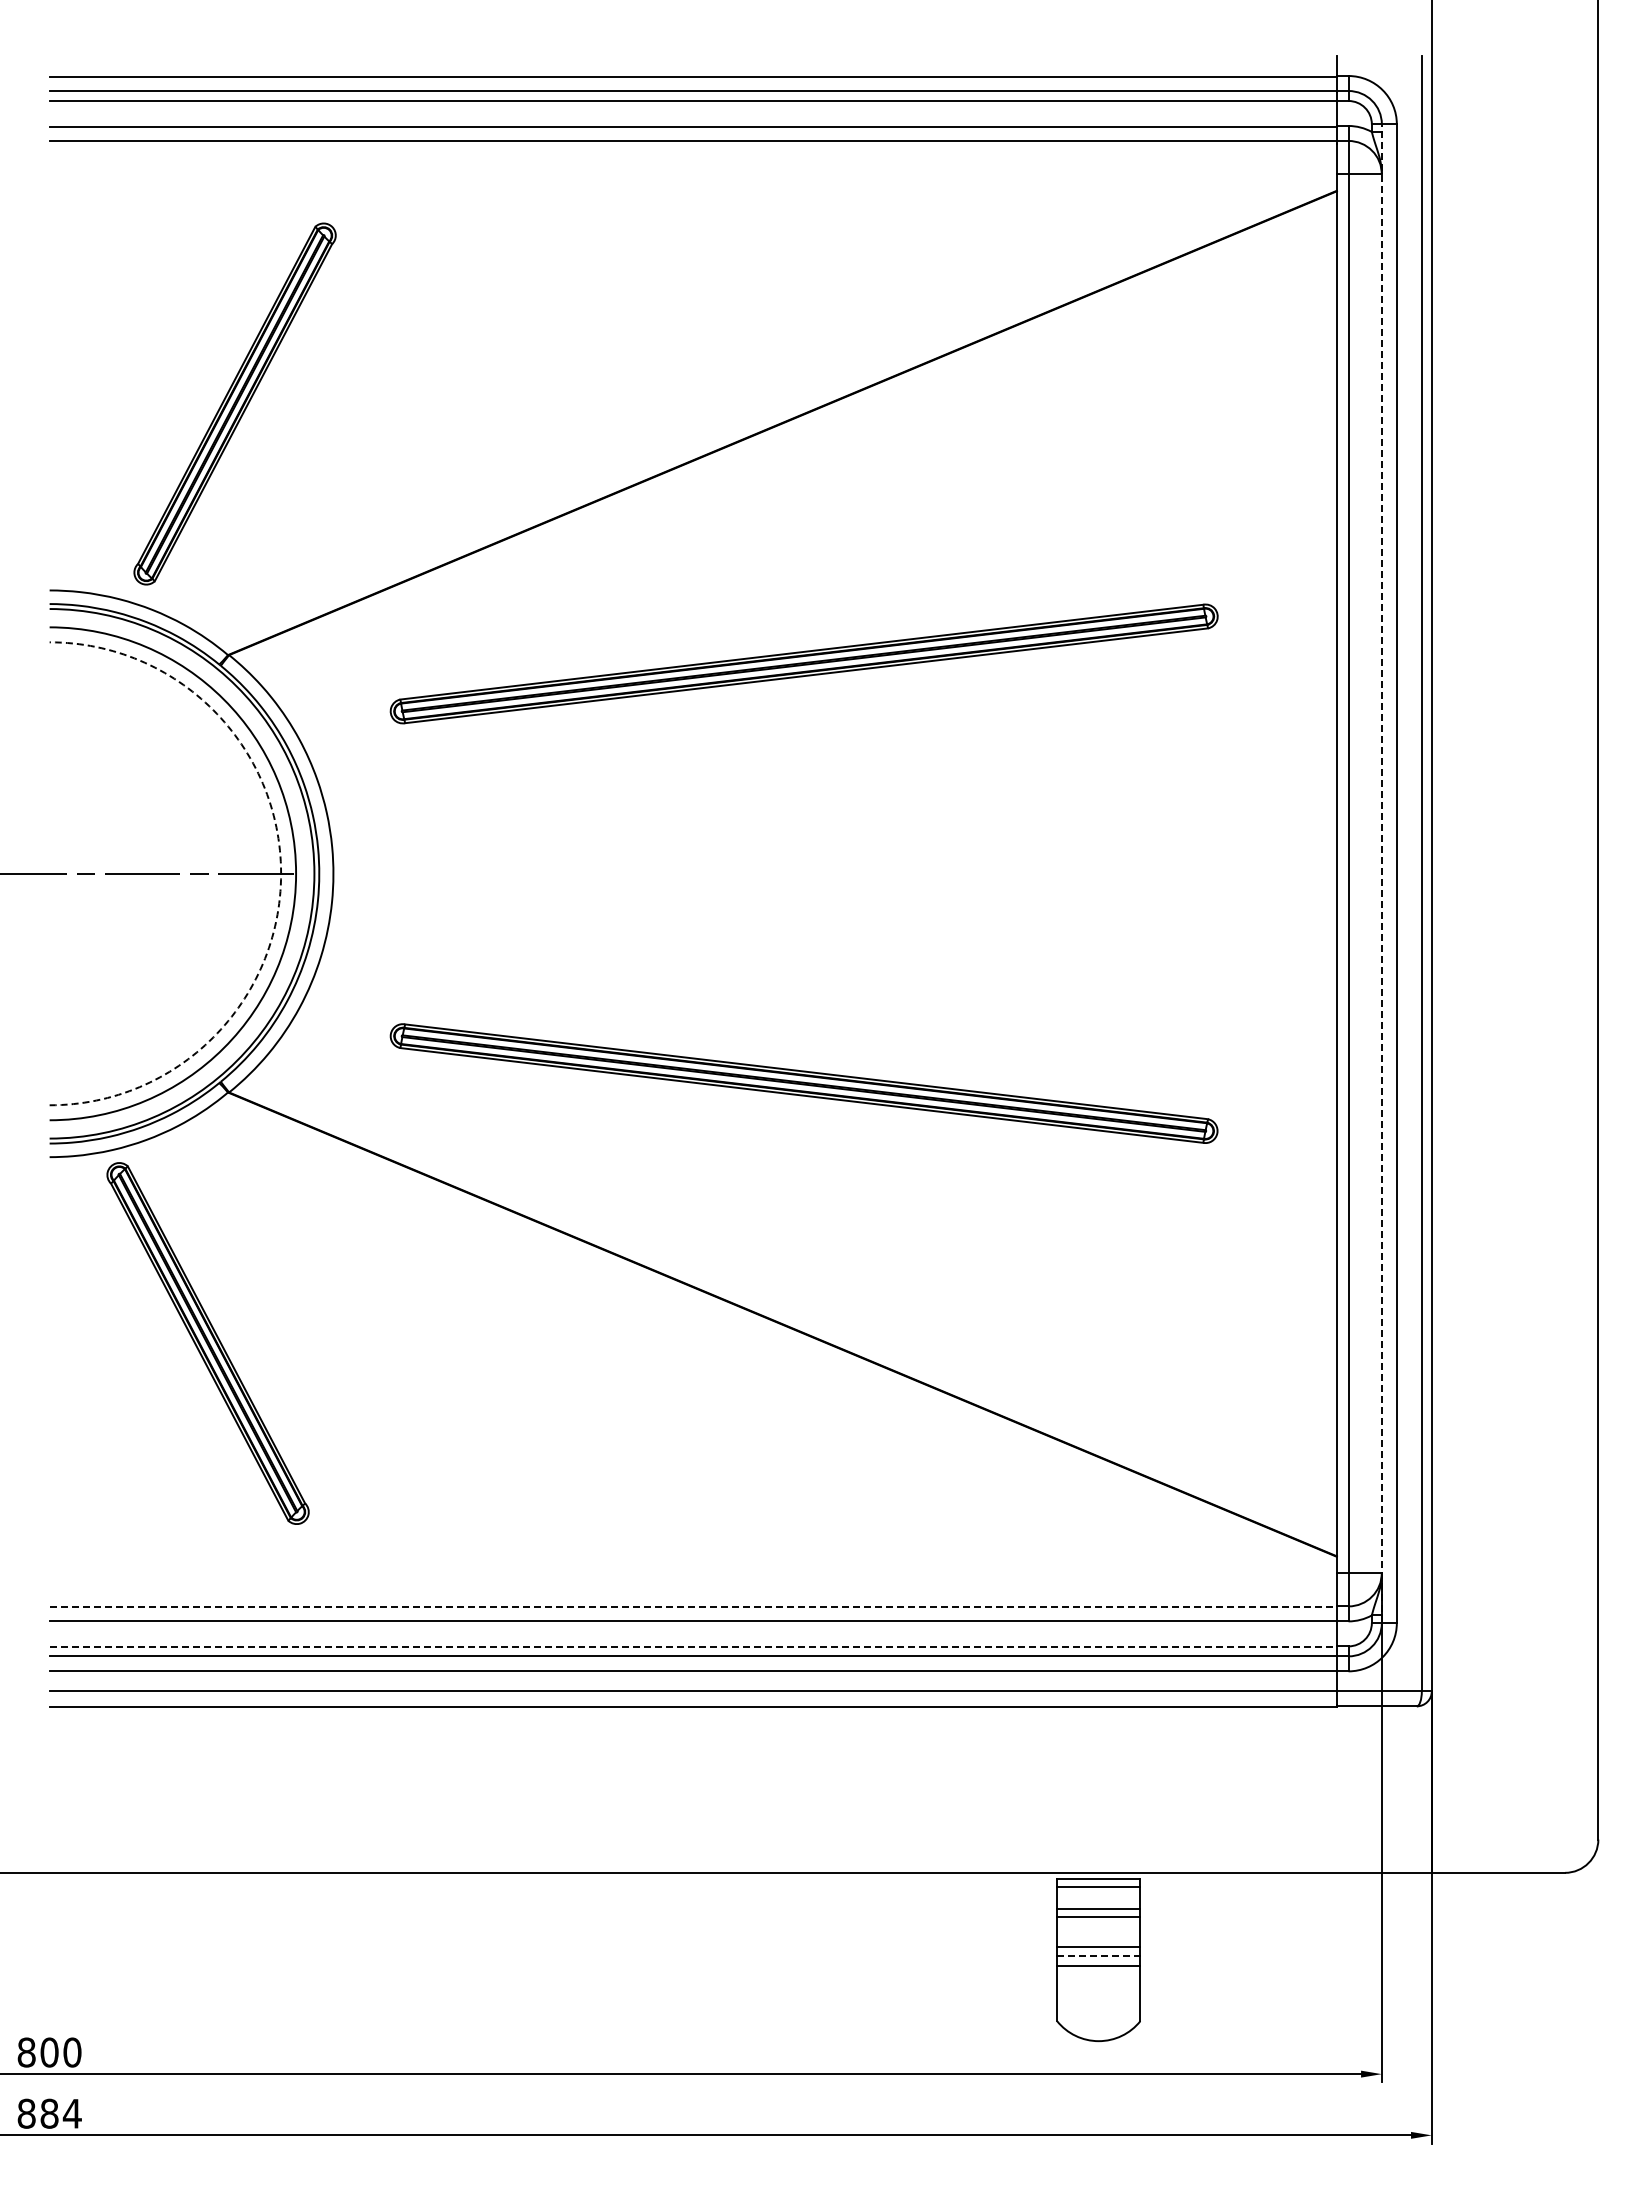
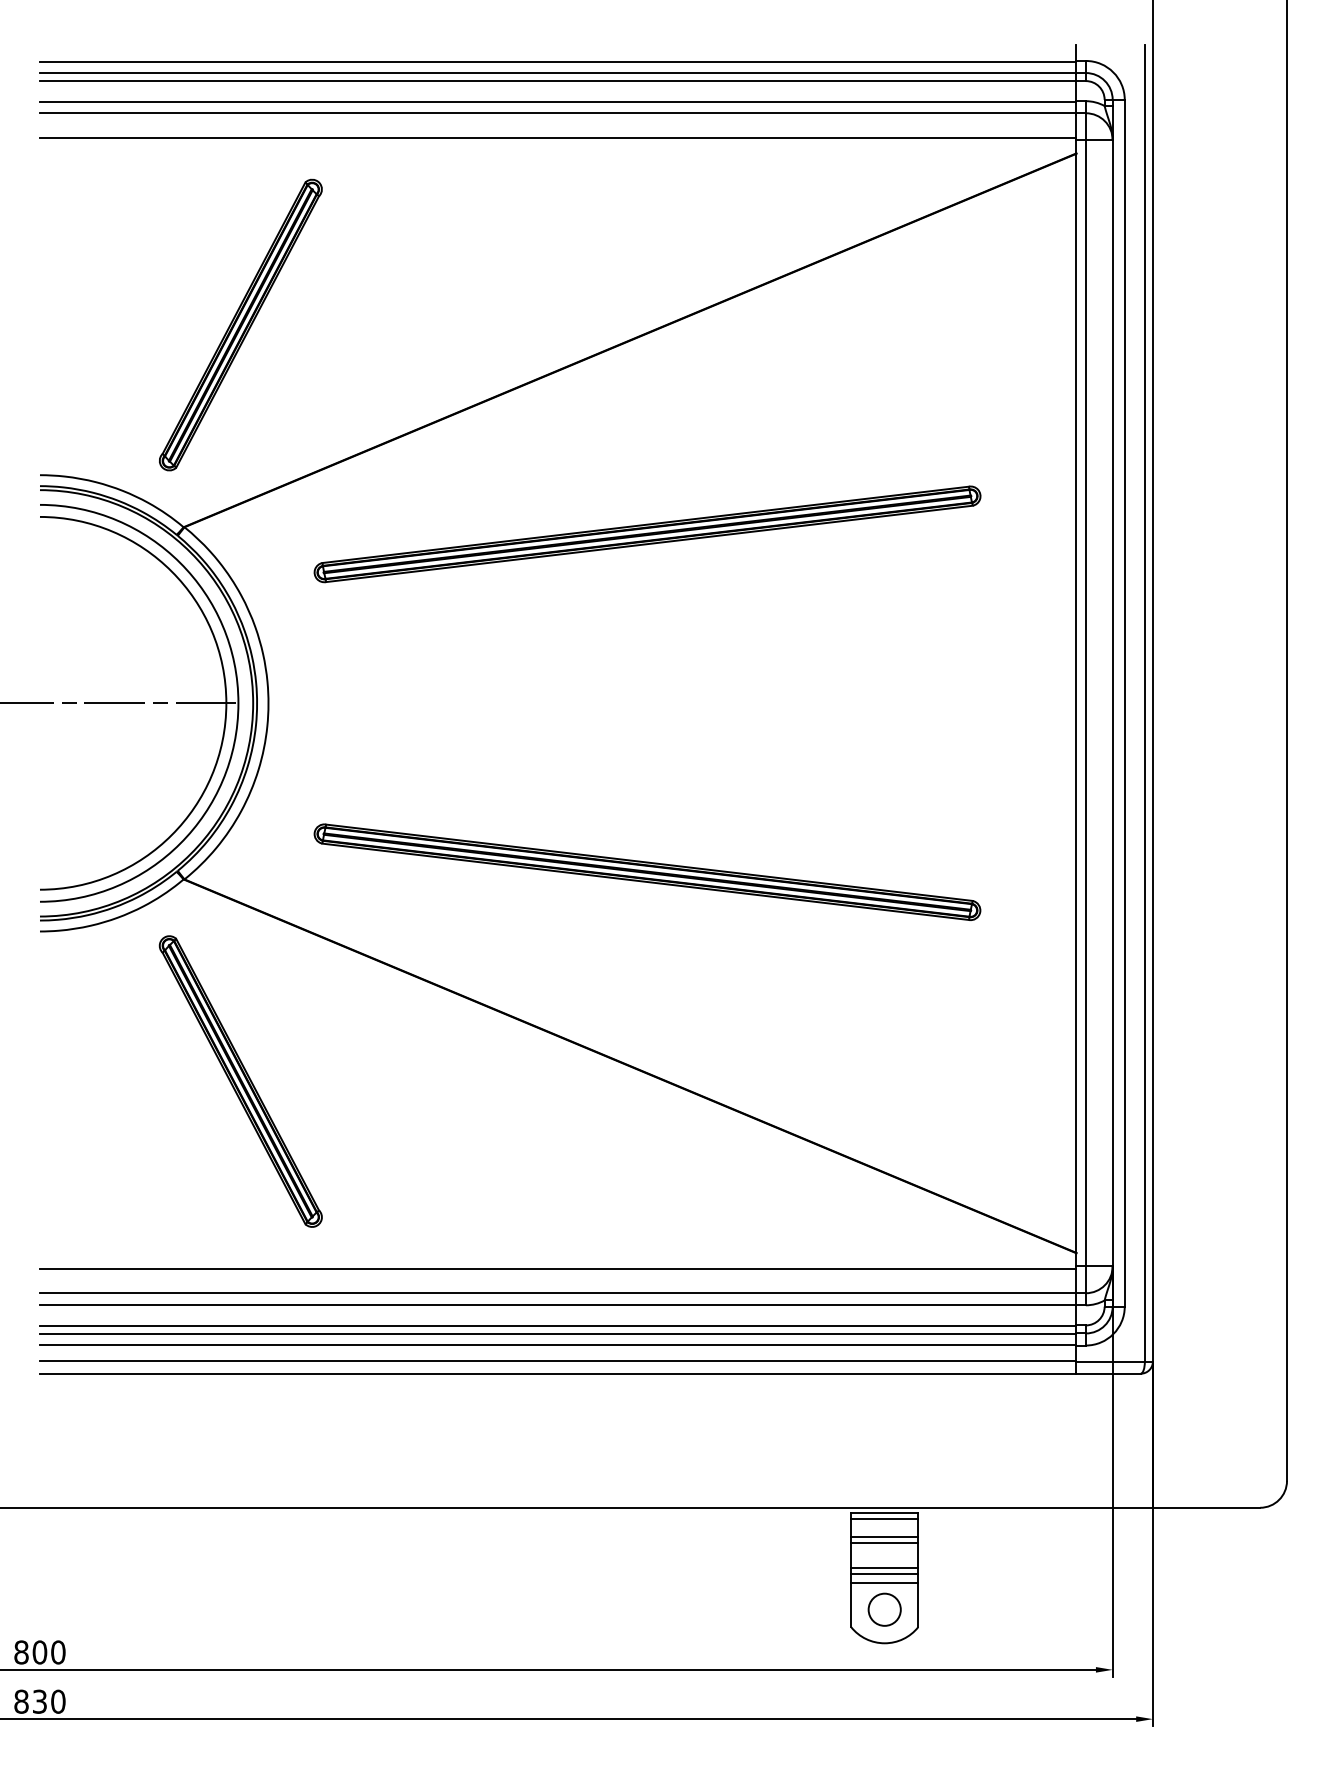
line: (692, 171) -> (557, 137), added
part: (234, 403) -> (240, 324), moved
arc: (281, 873) -> (226, 703), dashed -> solid
line: (1381, 873) -> (1112, 703), dashed -> solid
part: (207, 1343) -> (240, 1081), moved
line: (692, 1576) -> (557, 1269), added
line: (693, 1606) -> (558, 1293), dashed -> solid
line: (693, 1646) -> (558, 1325), dashed -> solid
line: (1098, 1955) -> (884, 1574), dashed -> solid
circle: (1098, 1999) -> (884, 1609), added
text: (60, 2113) -> (48, 1701), 884 -> 830

